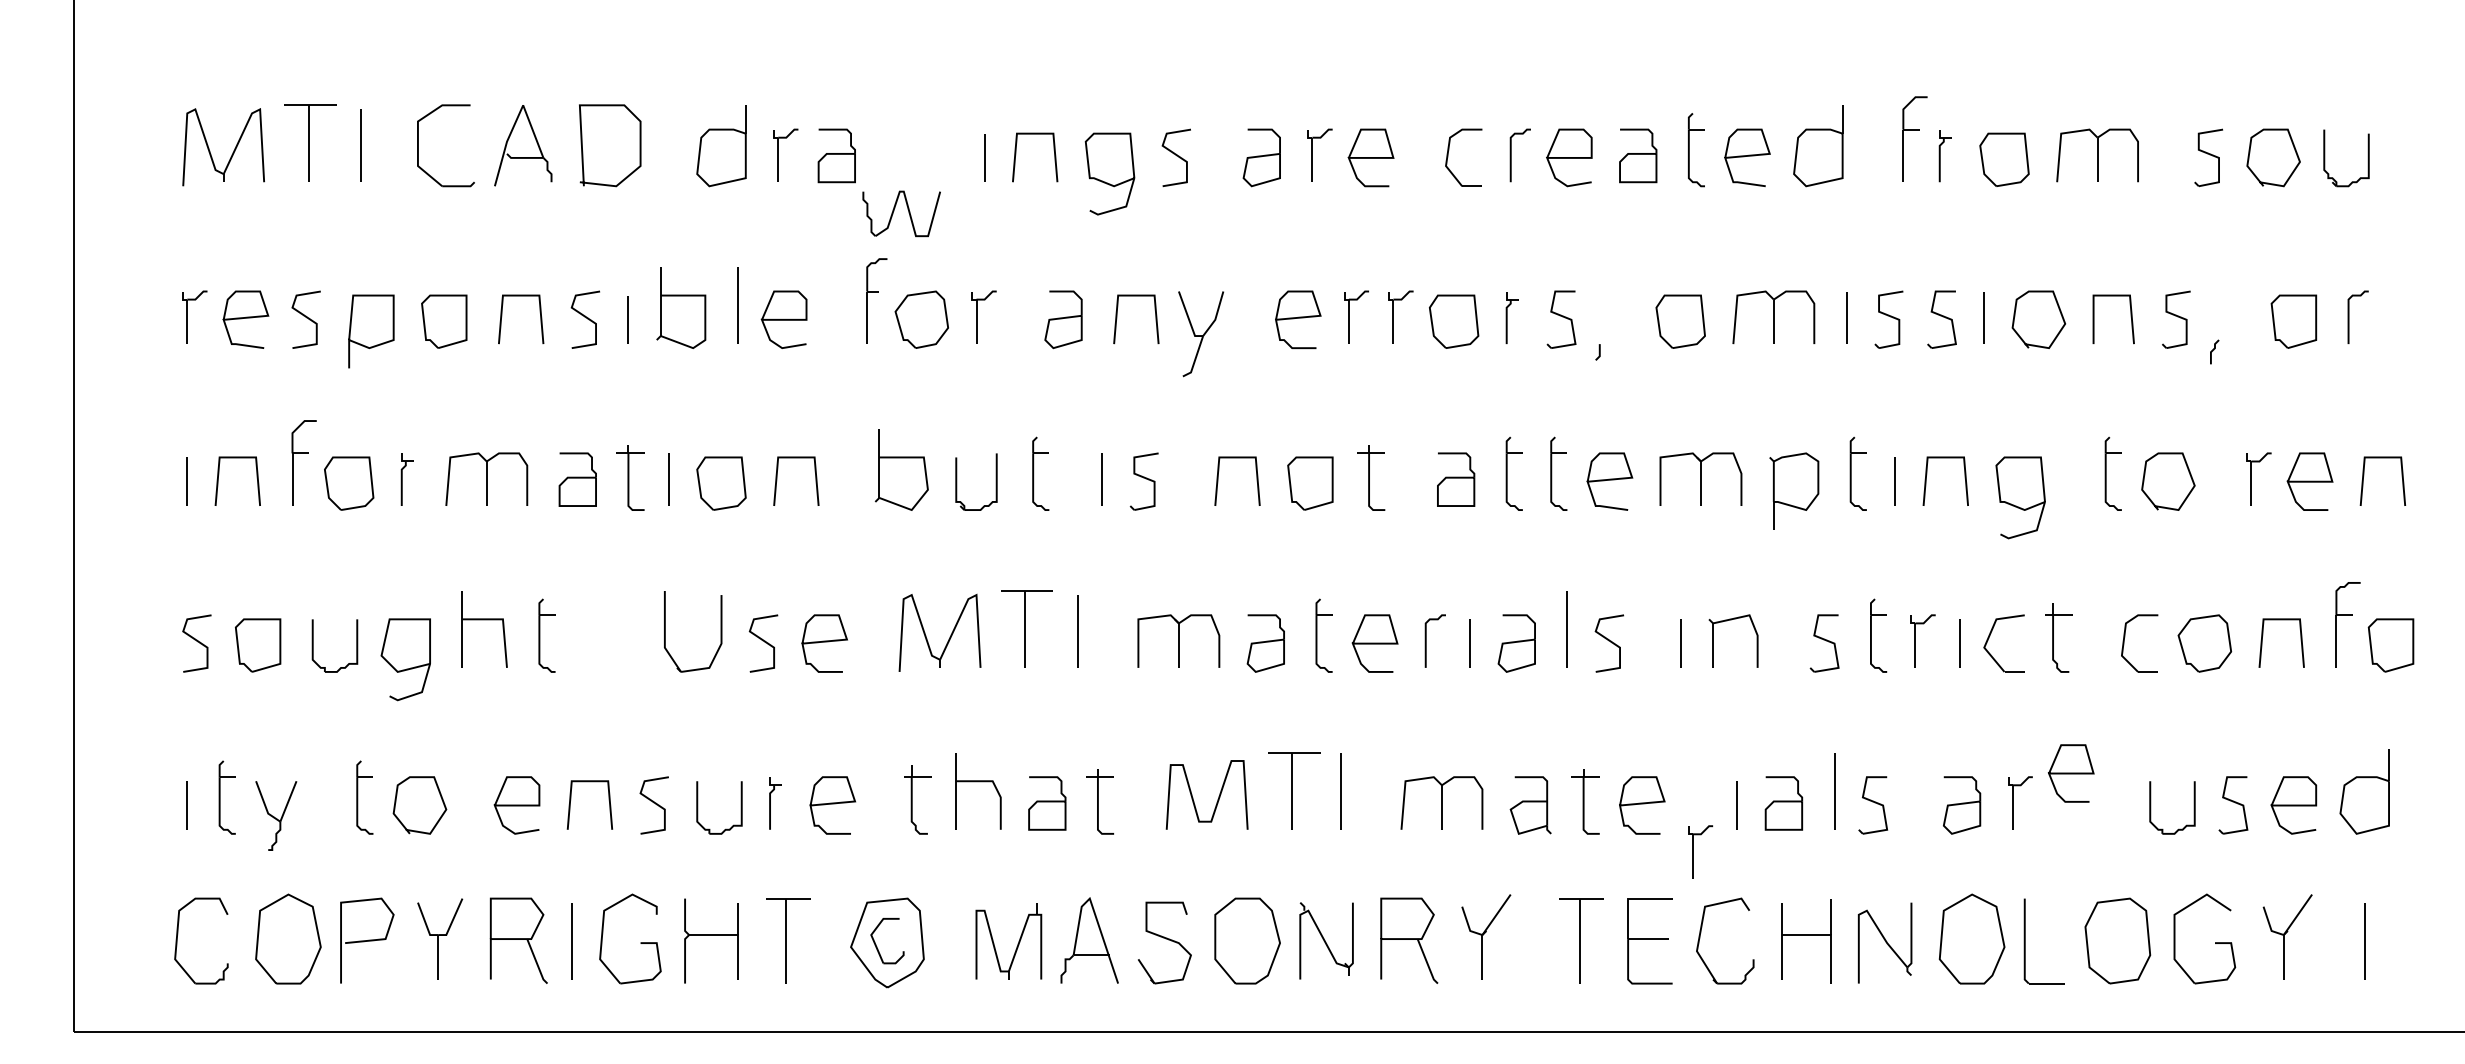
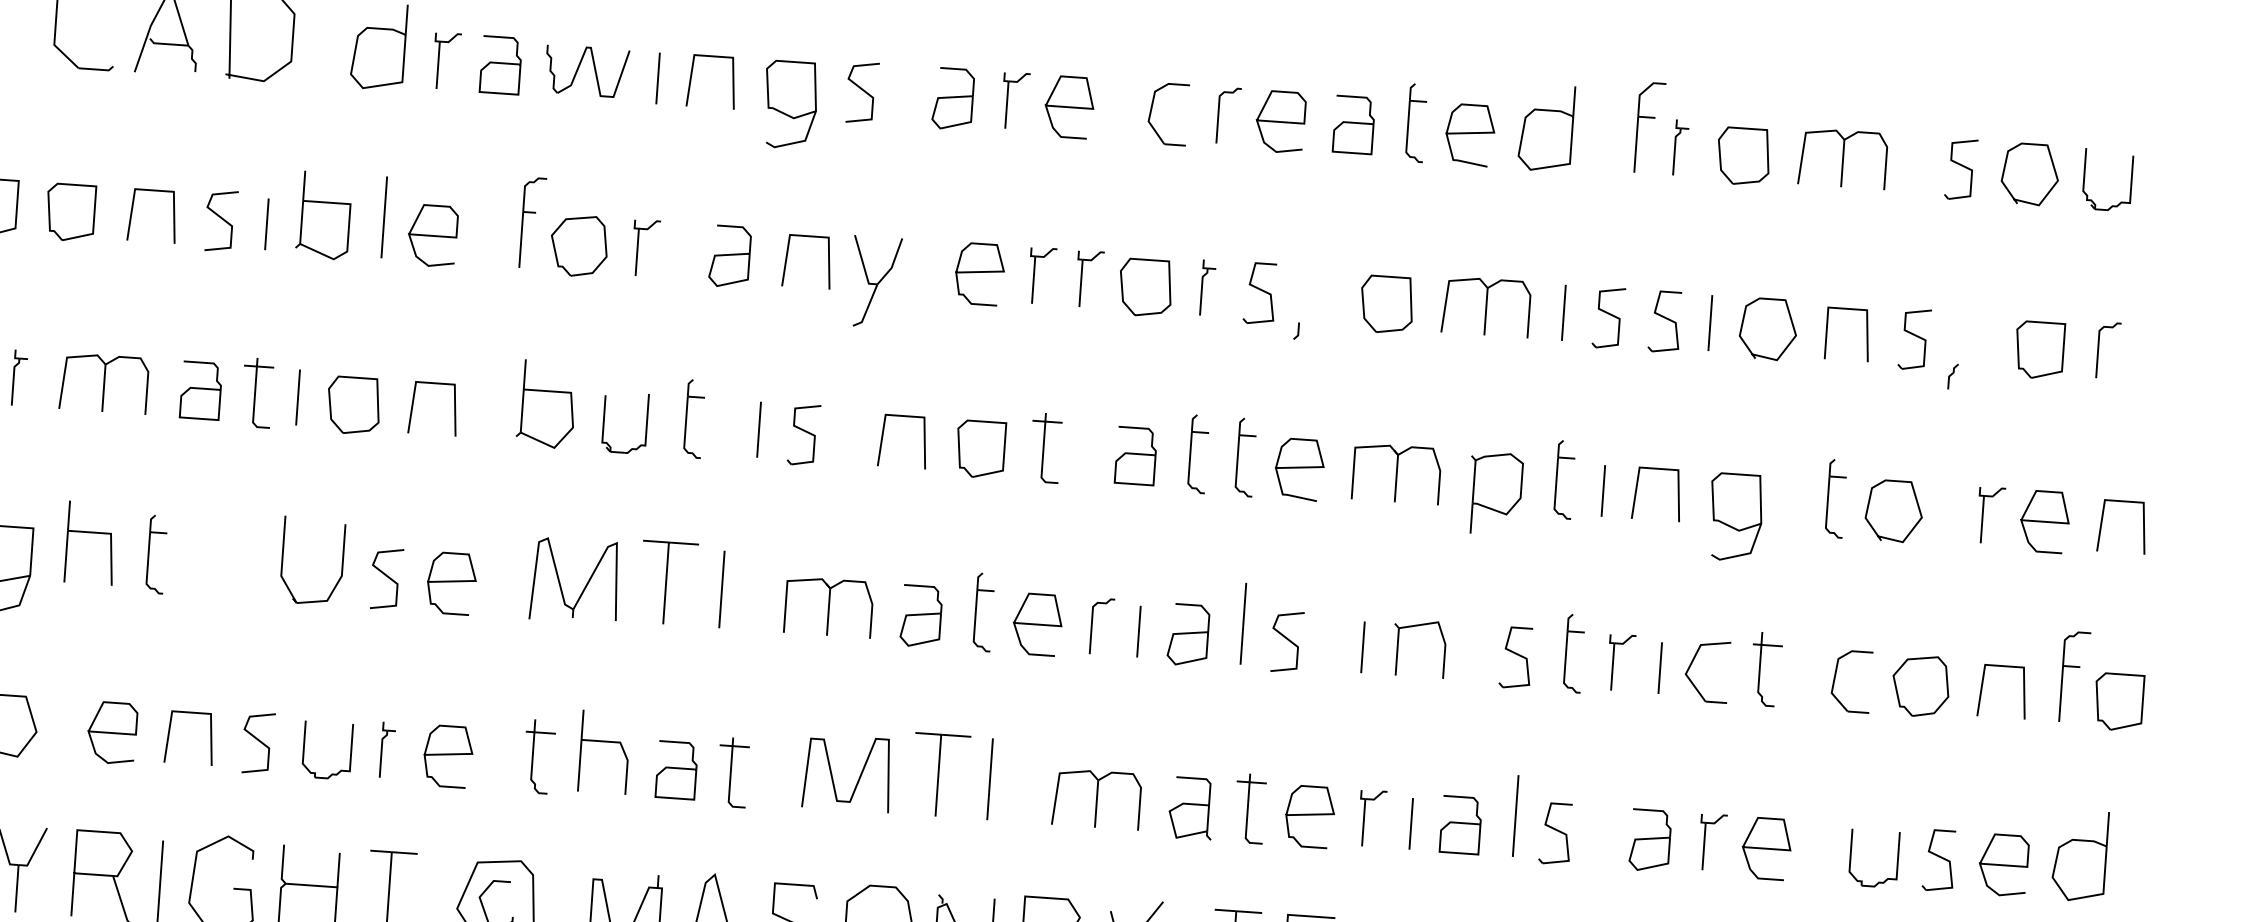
part: (908, 213) -> (594, 71), moved
curve: (2070, 773) -> (1765, 848), moved
part: (1693, 851) -> (1364, 817), moved

